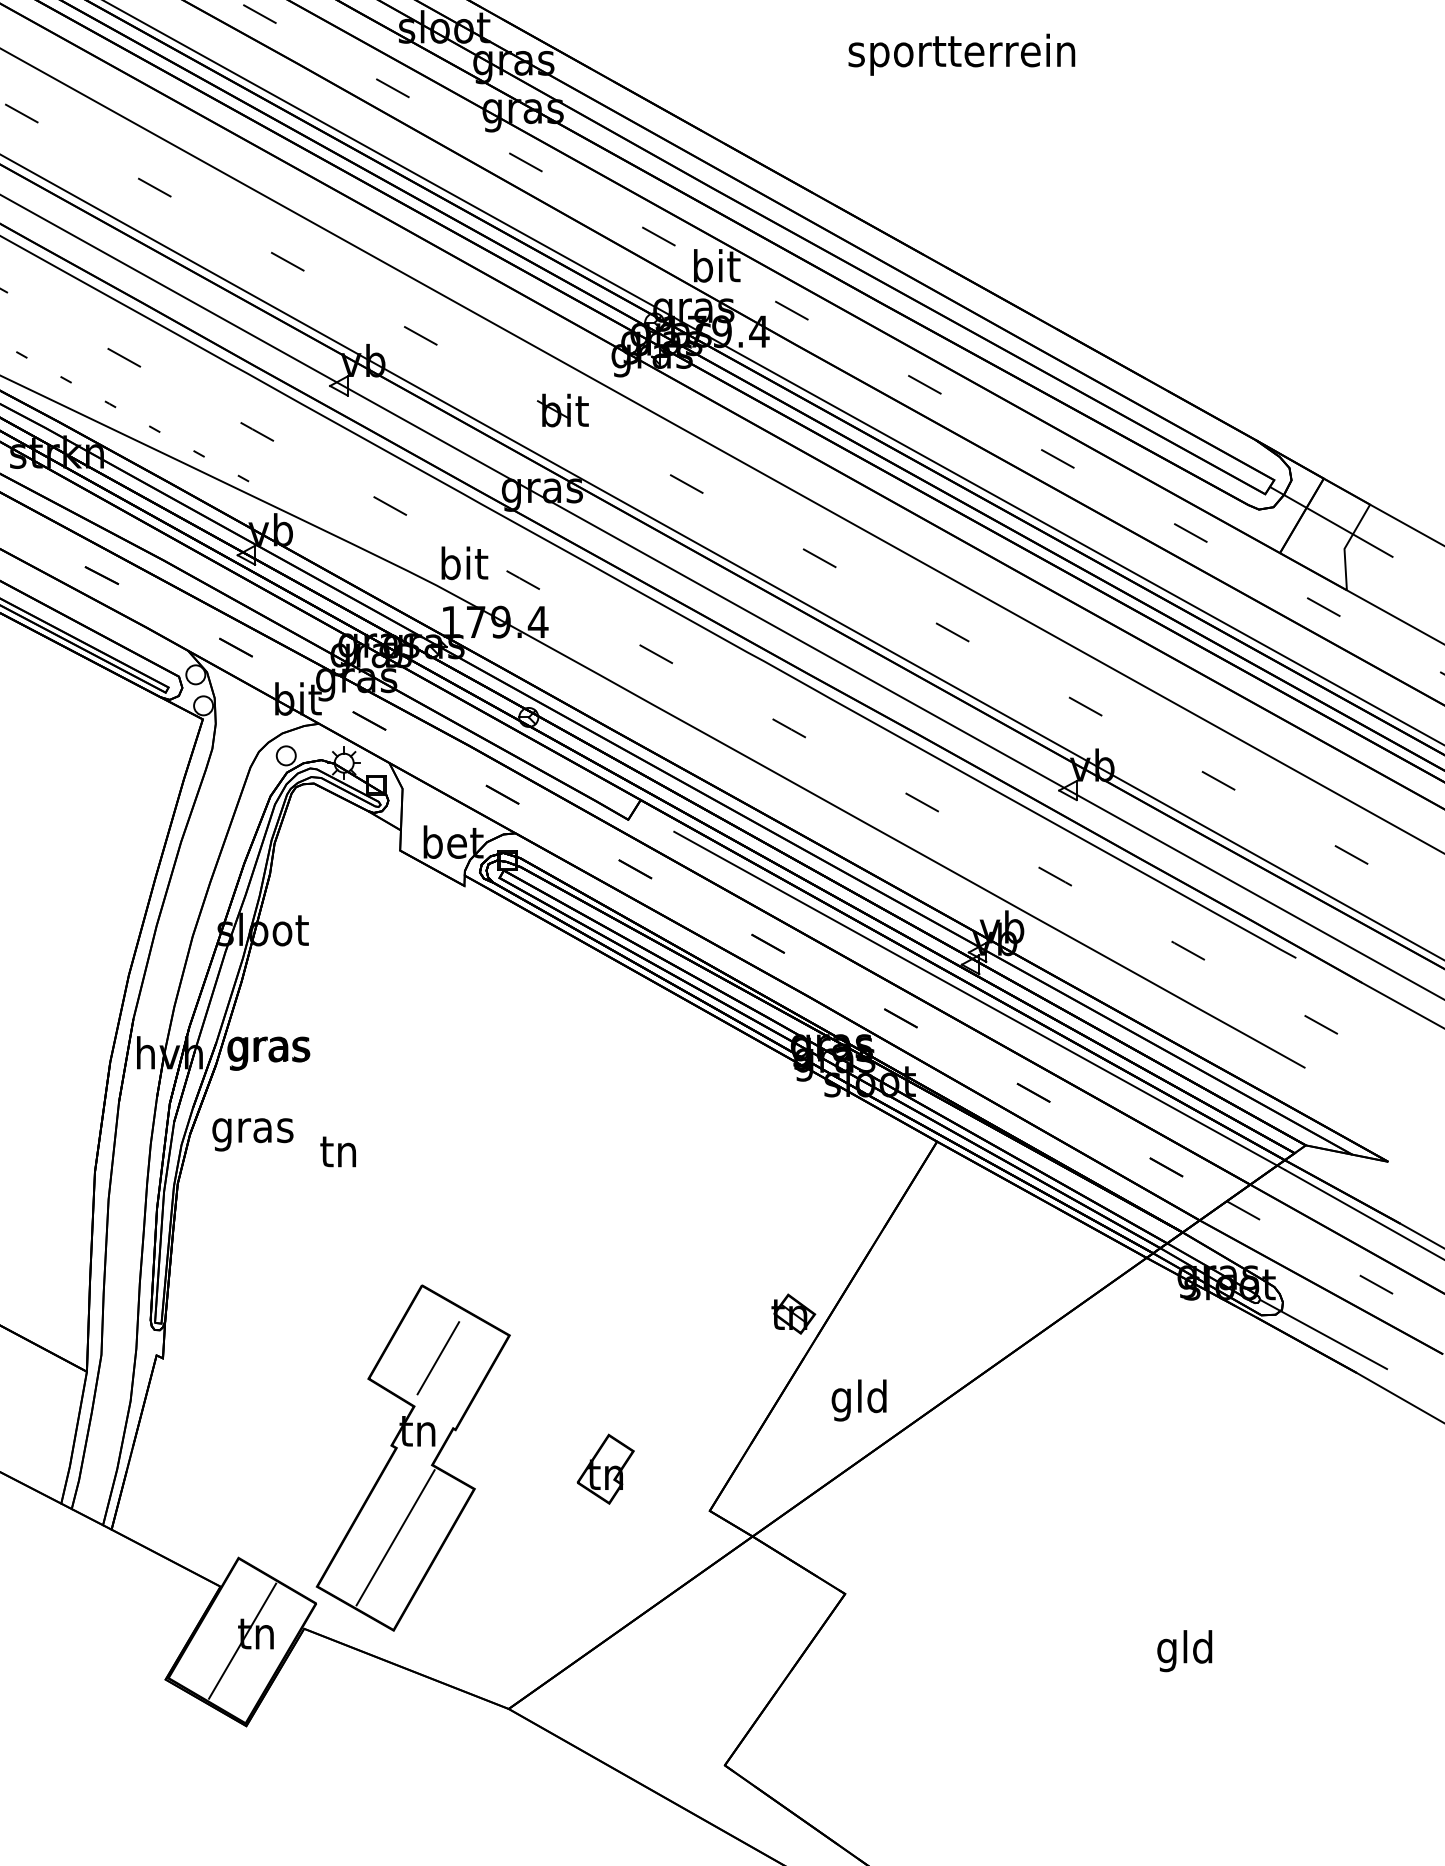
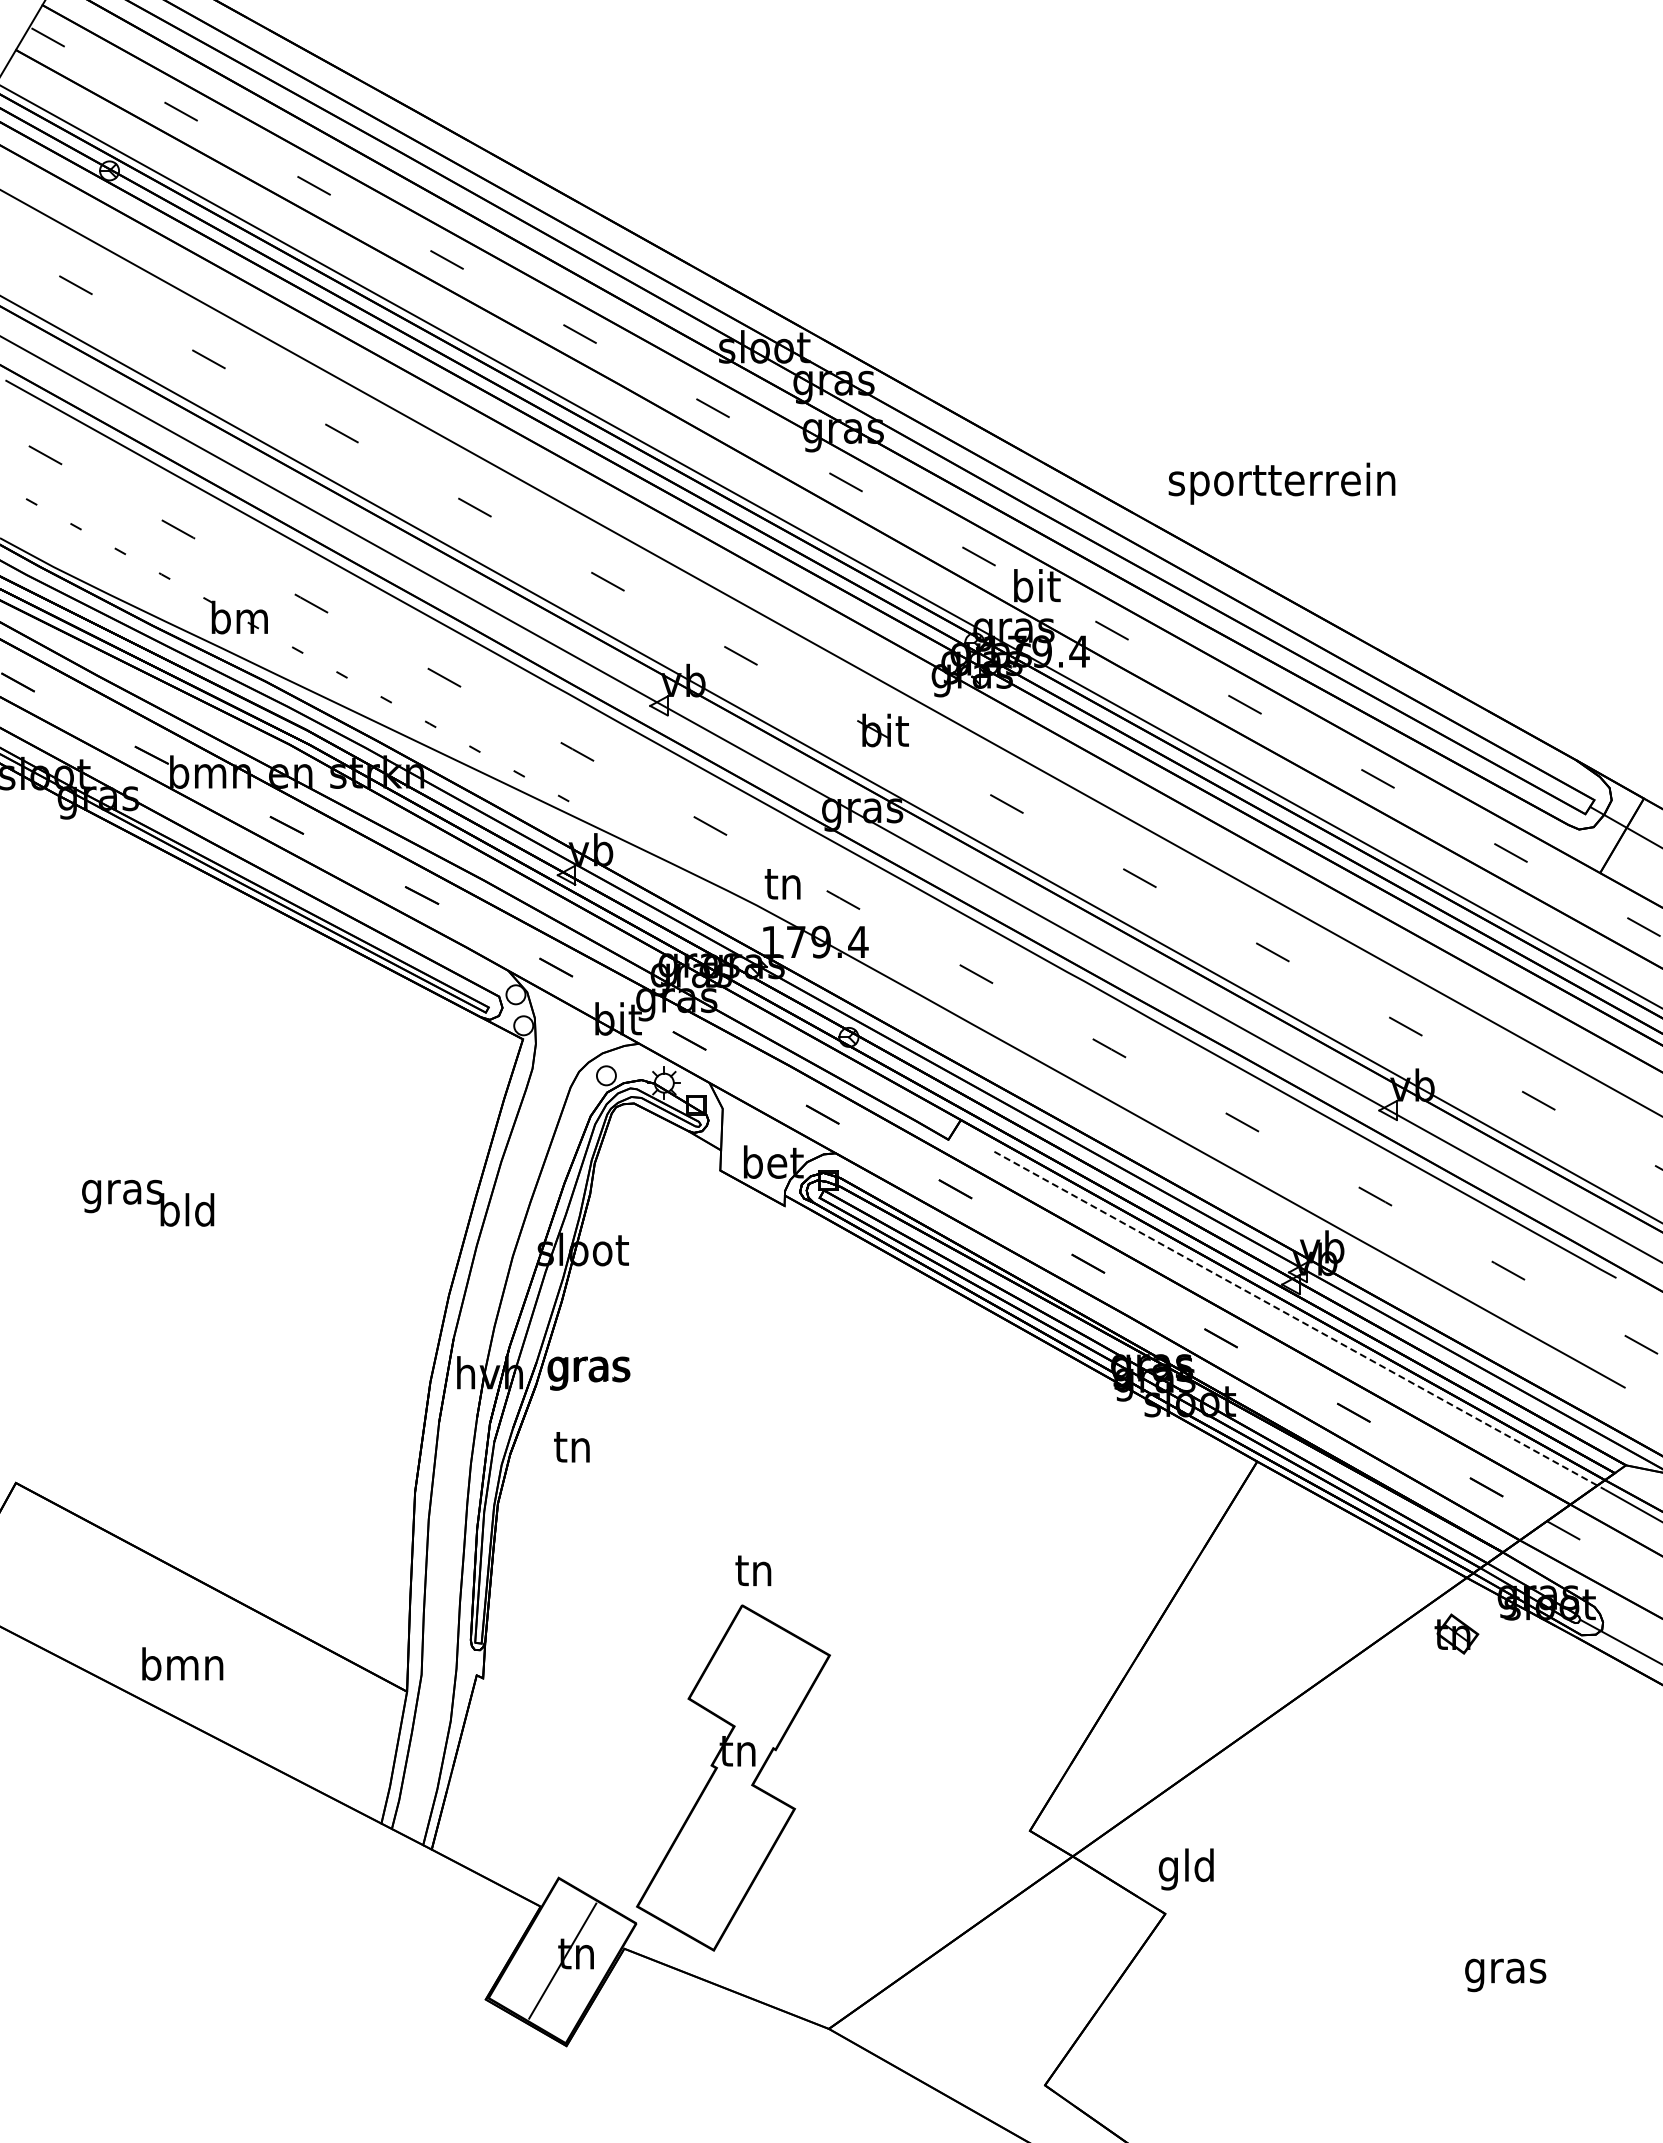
text: (961, 54) -> (1281, 483), moved
text: (464, 563) -> (784, 883), bit -> tn
line: (979, 1000) -> (1299, 1320), solid -> dashed
text: (252, 1131) -> (572, 1451), gras -> tn
text: (338, 1151) -> (753, 1570), moved
part: (793, 1313) -> (1456, 1633), moved
line: (438, 1358) -> (758, 1678), removed
text: (858, 1400) -> (1185, 1869), moved
part: (605, 1468) -> (925, 1788), removed
line: (395, 1537) -> (715, 1857), removed
text: (1185, 1651) -> (1505, 1971), gld -> gras

